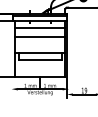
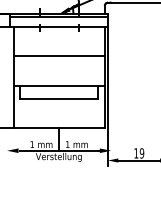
line: (40, 28) -> (59, 40), removed

